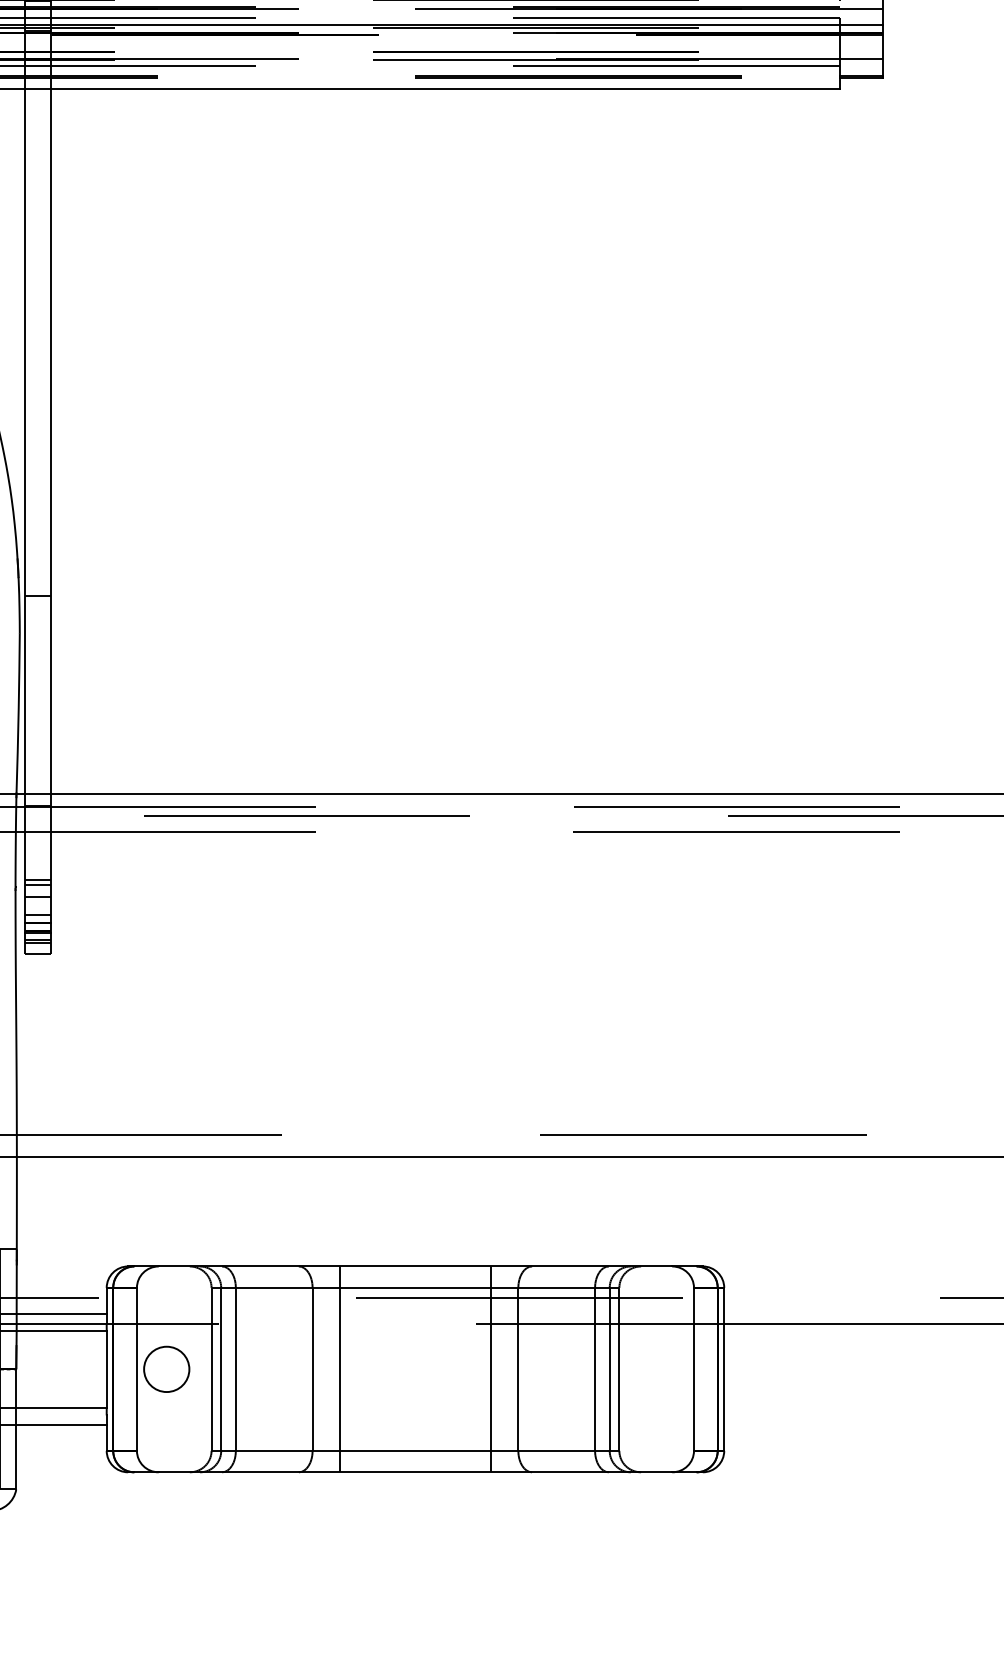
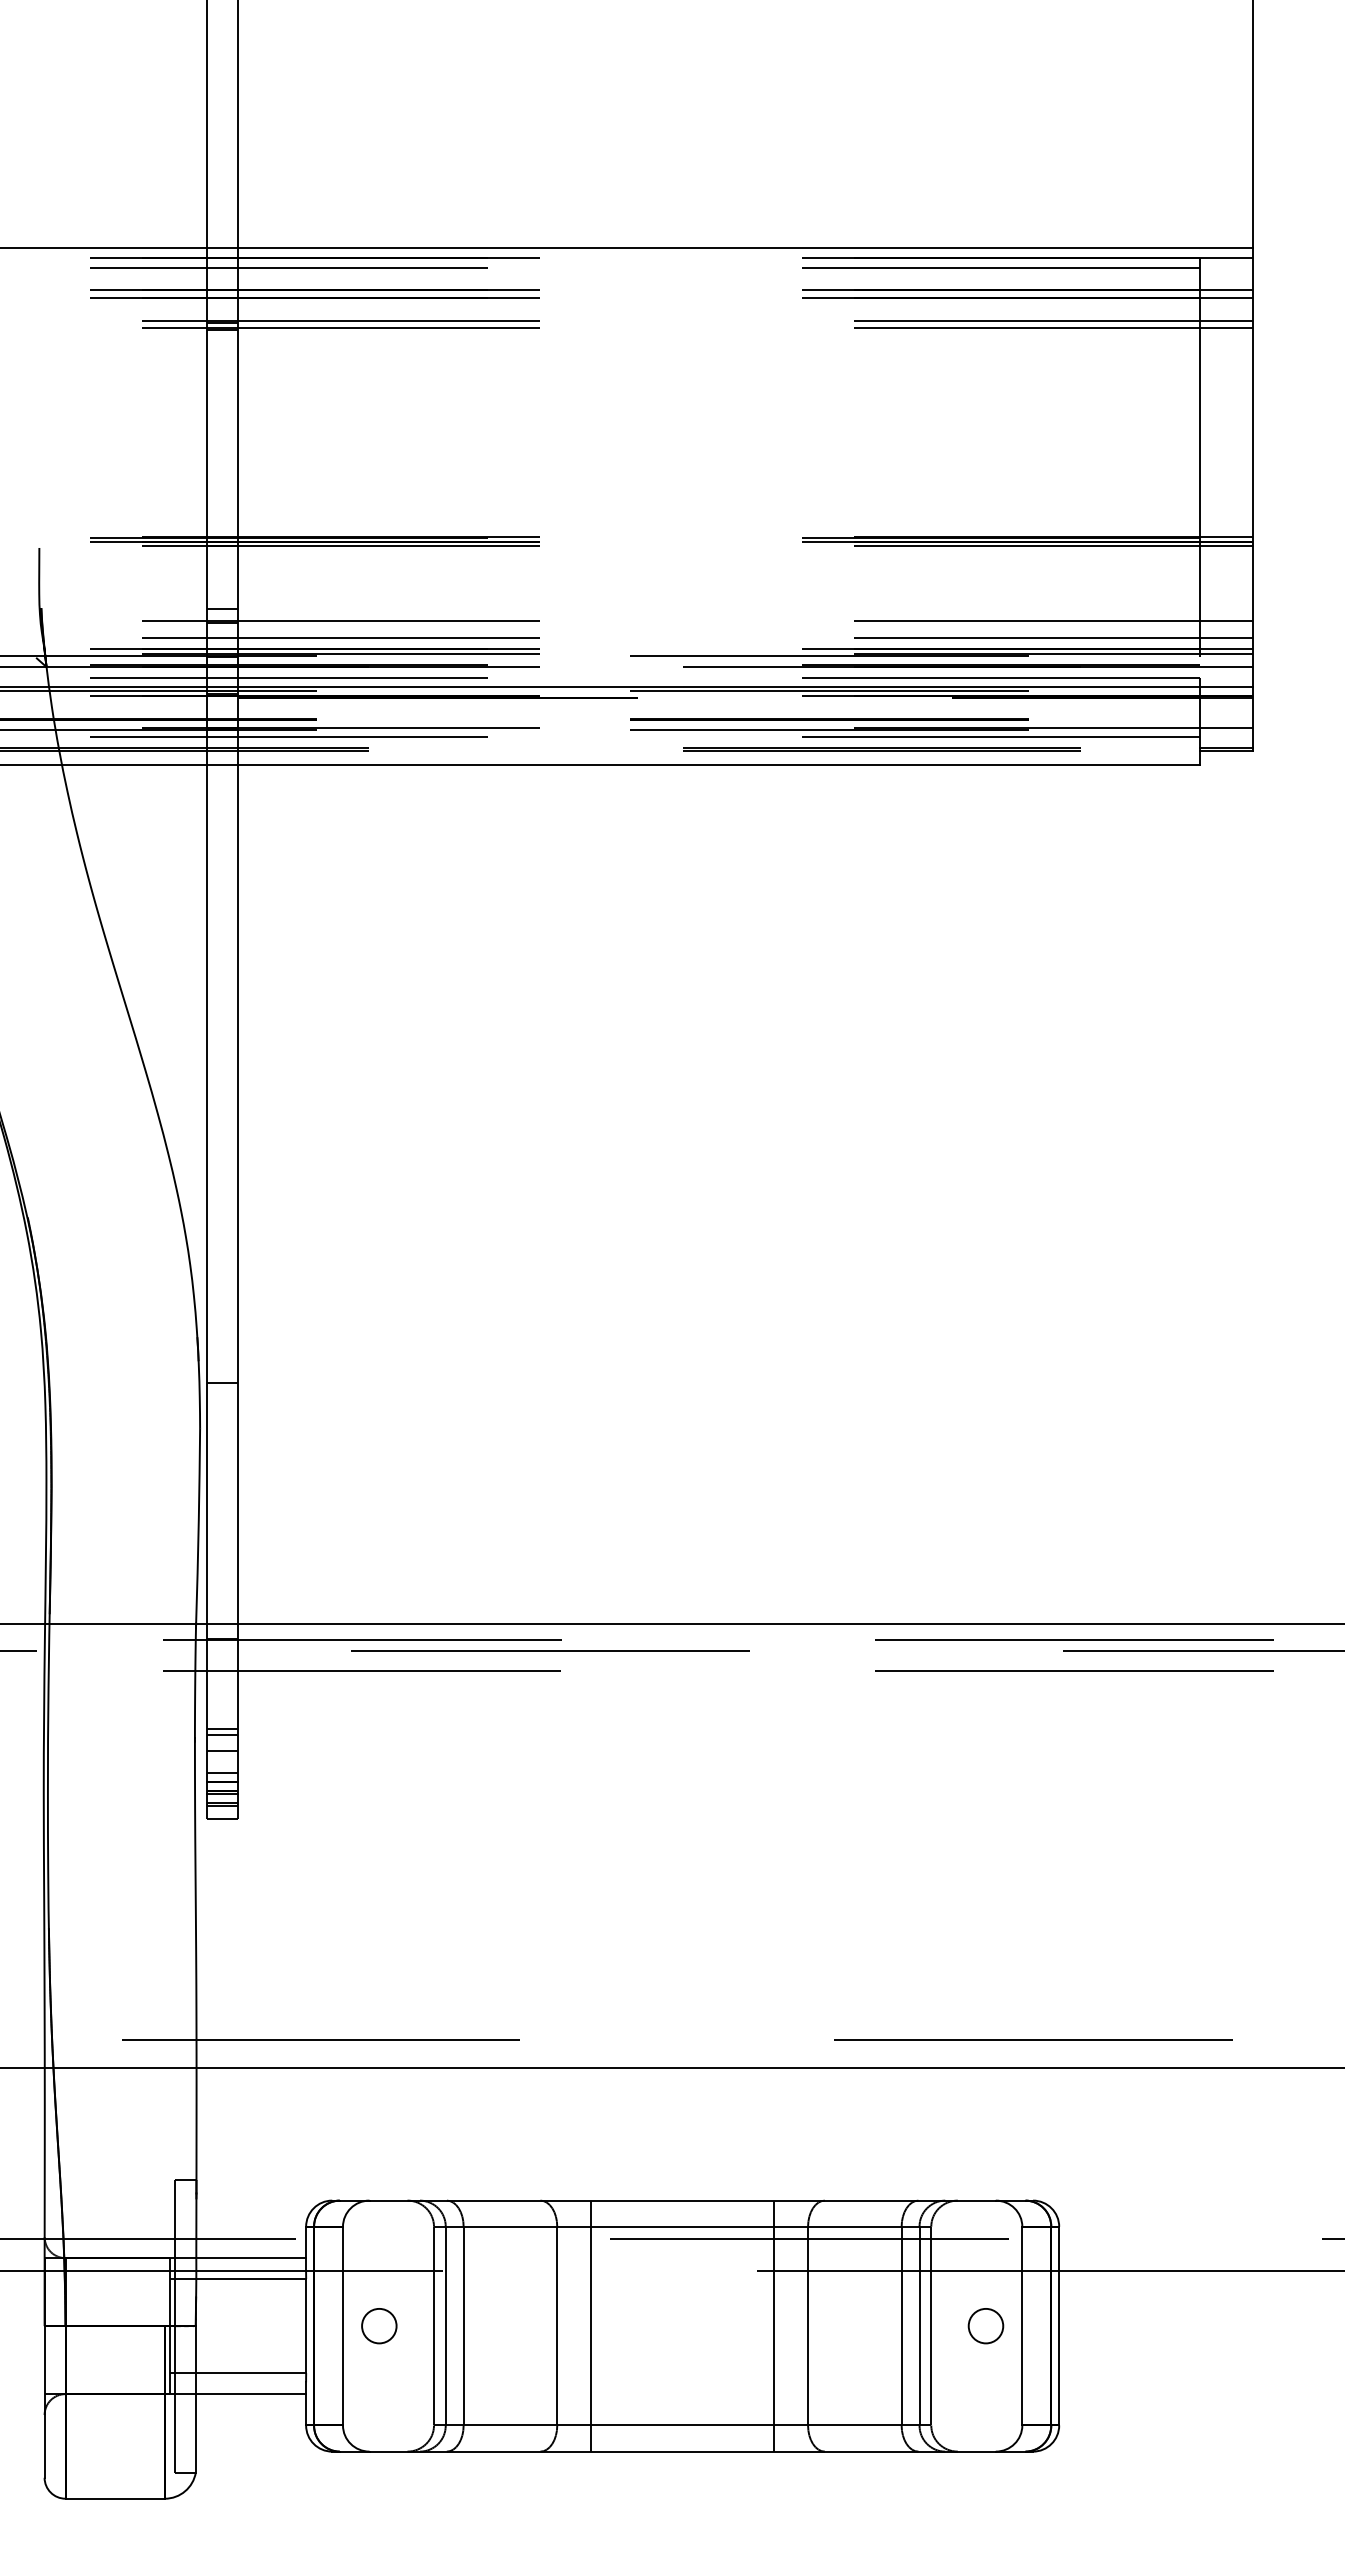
circle: (166, 1368) -> (379, 2325), size x0.62
circle: (663, 1369) -> (985, 2326), added

